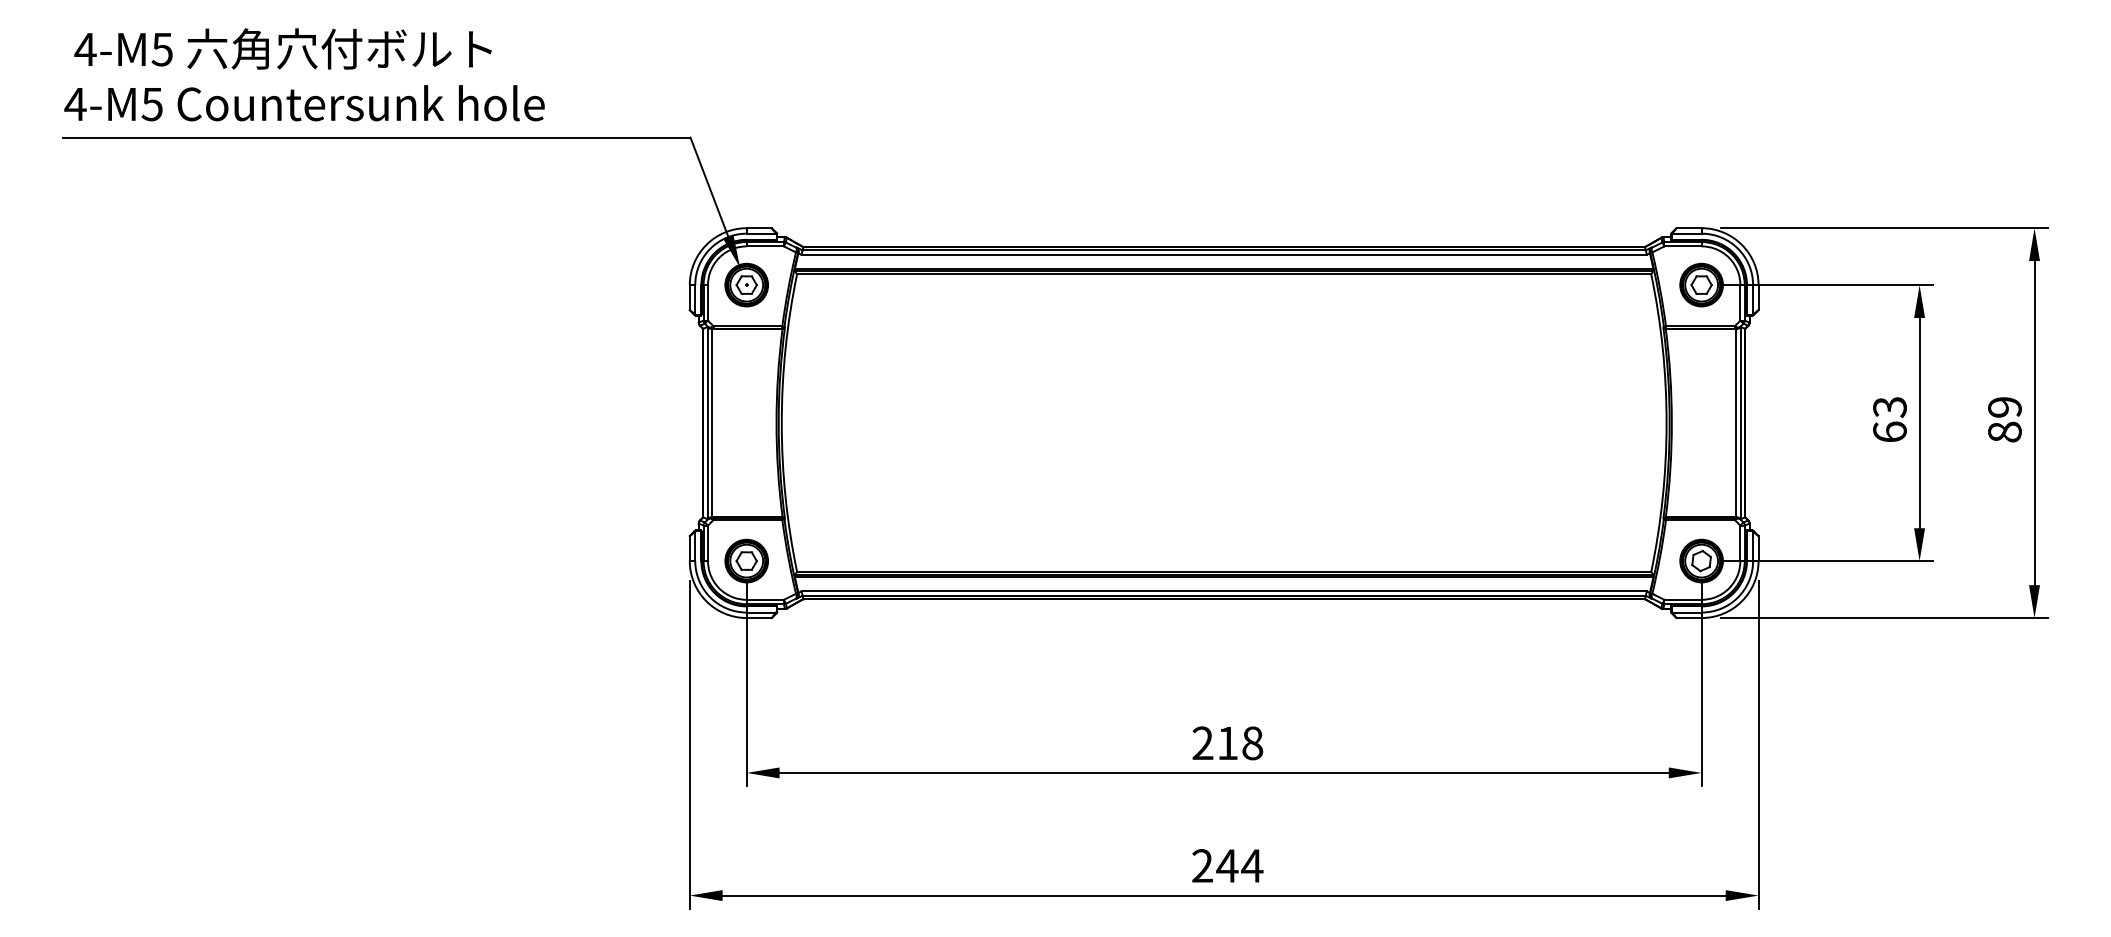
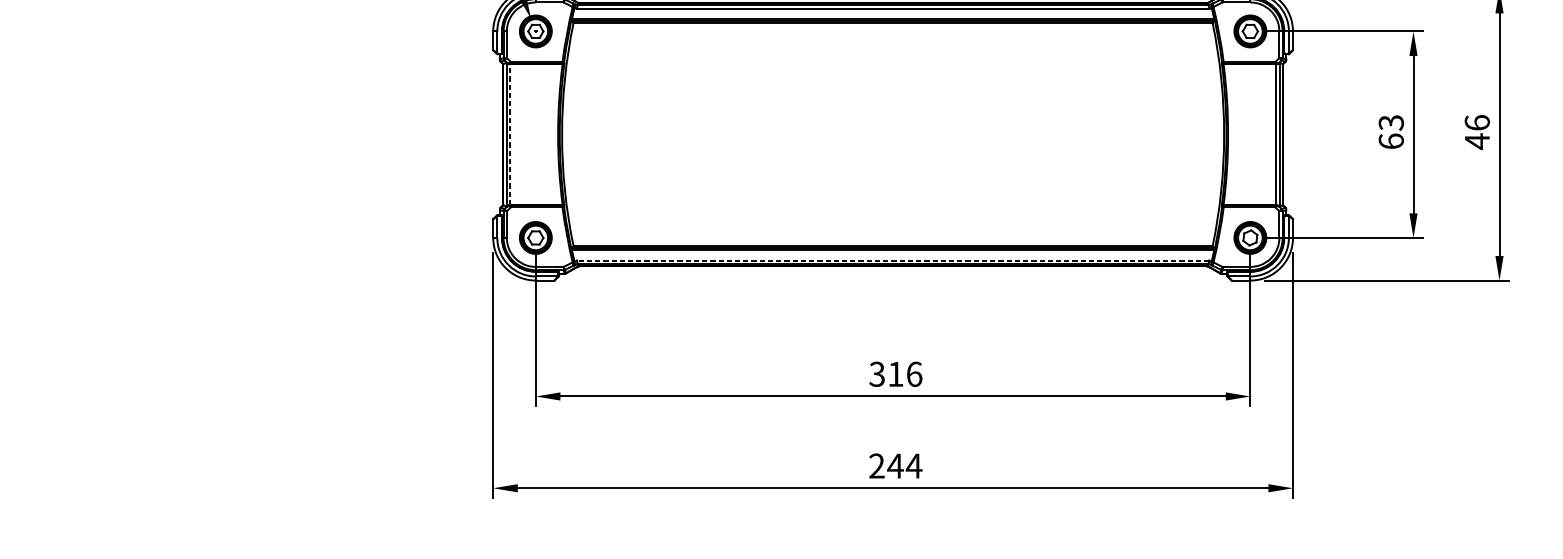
text: (2004, 419) -> (1477, 132), 89 -> 46
line: (712, 422) -> (510, 134), solid -> dashed
line: (1224, 591) -> (893, 260), solid -> dashed
text: (1227, 743) -> (895, 374), 218 -> 316

